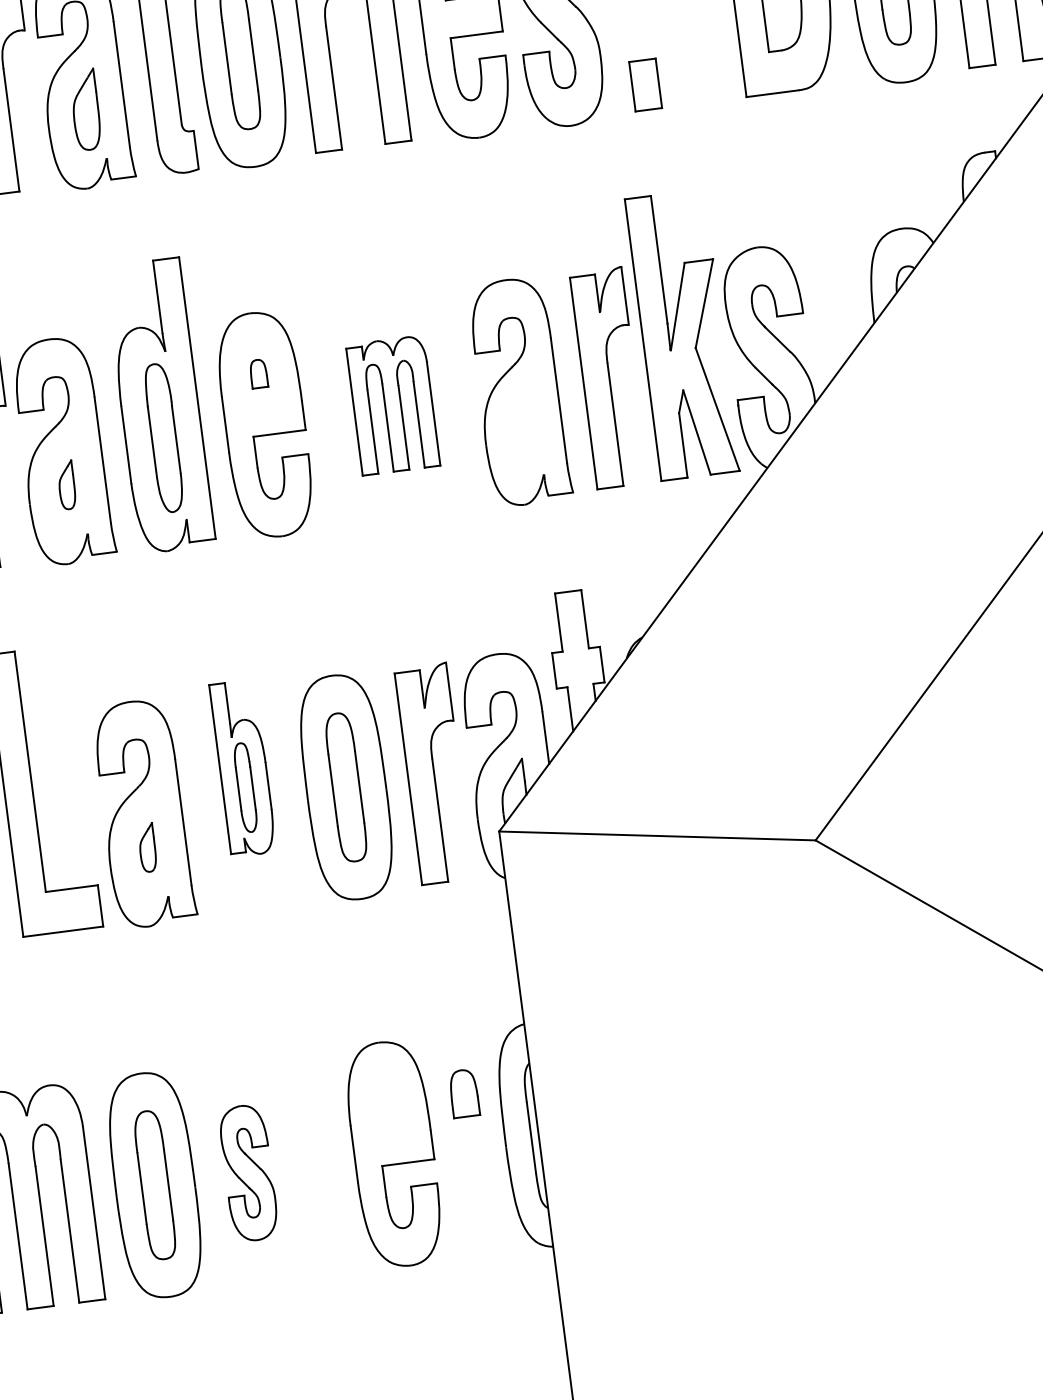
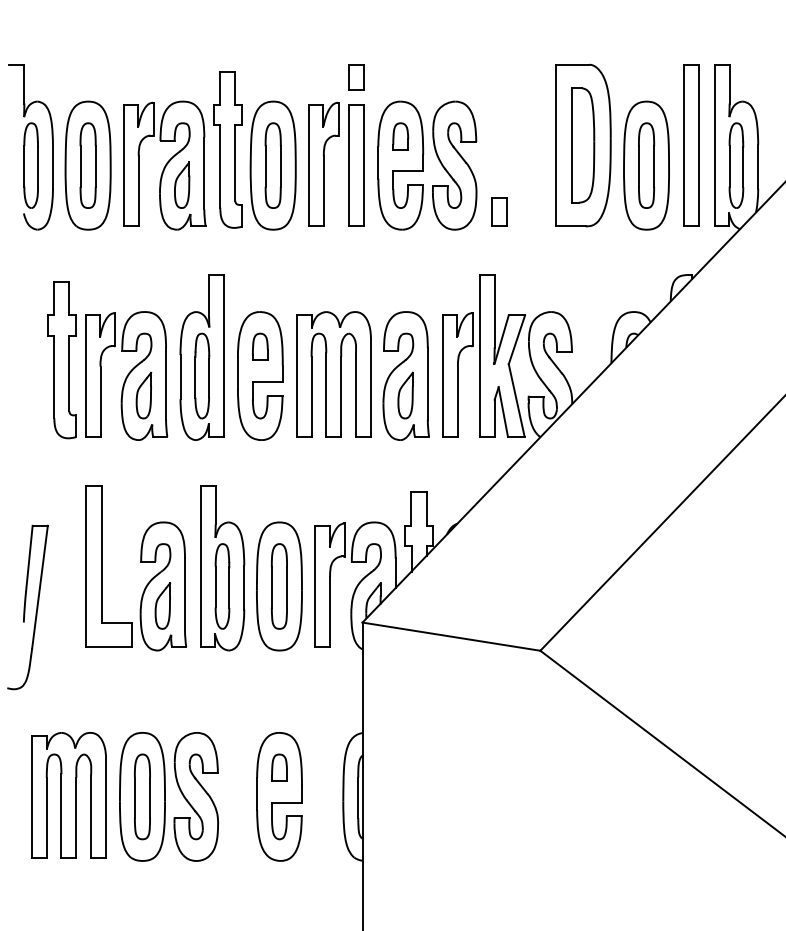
part: (258, 373) -> (260, 346), size x1.67
part: (392, 405) -> (333, 374), size x1.67
part: (522, 425) -> (405, 395), added
part: (65, 485) -> (143, 395), size x1.67
part: (242, 768) -> (222, 568), size x1.67
part: (146, 847) -> (162, 605), size x1.67
part: (463, 1092) -> (279, 767), moved
part: (247, 1172) -> (195, 796), size x1.67

